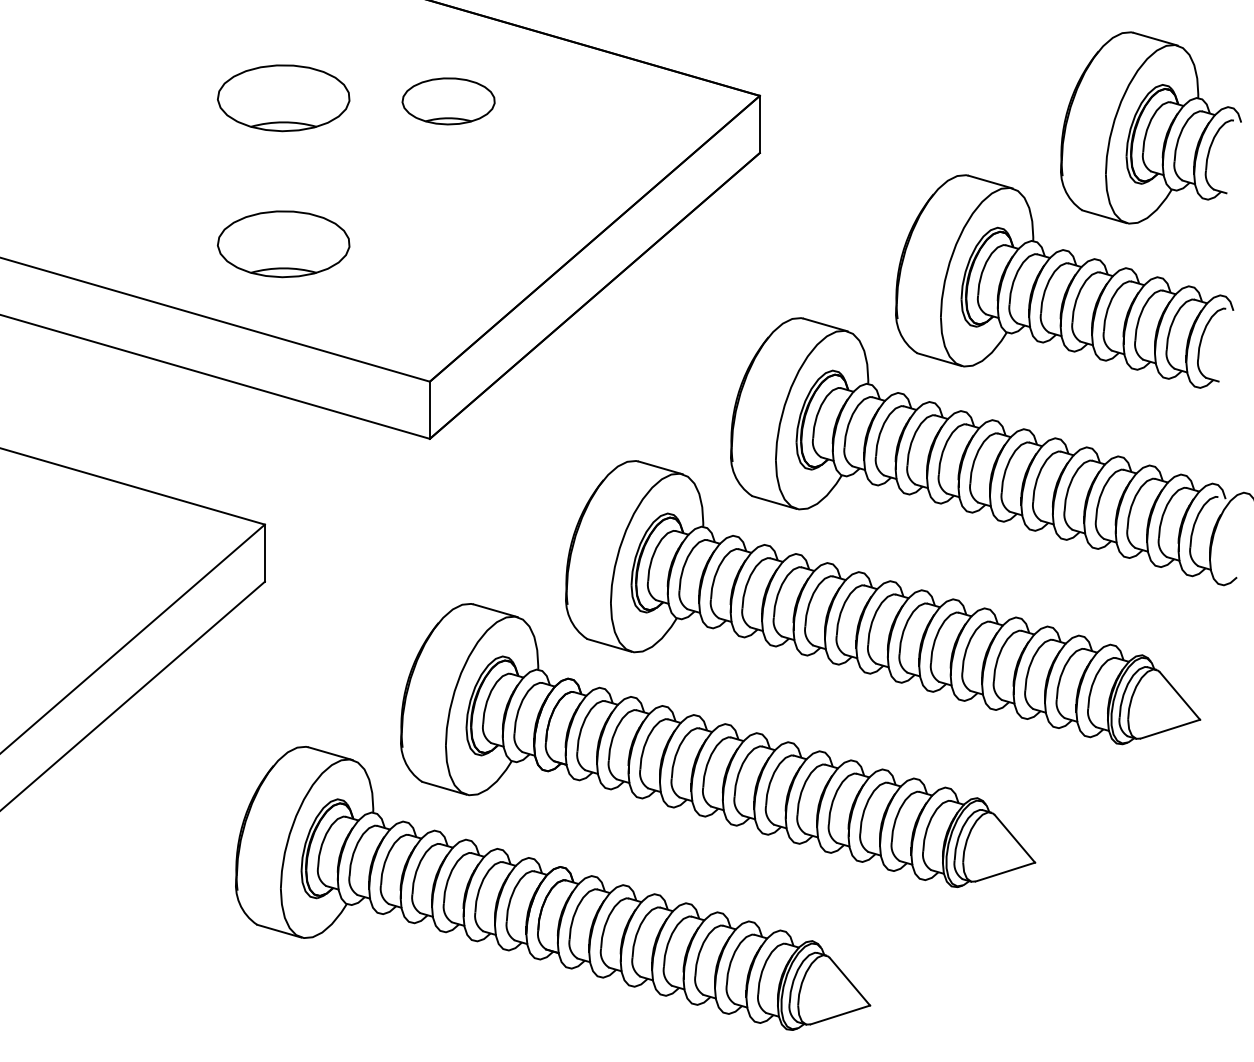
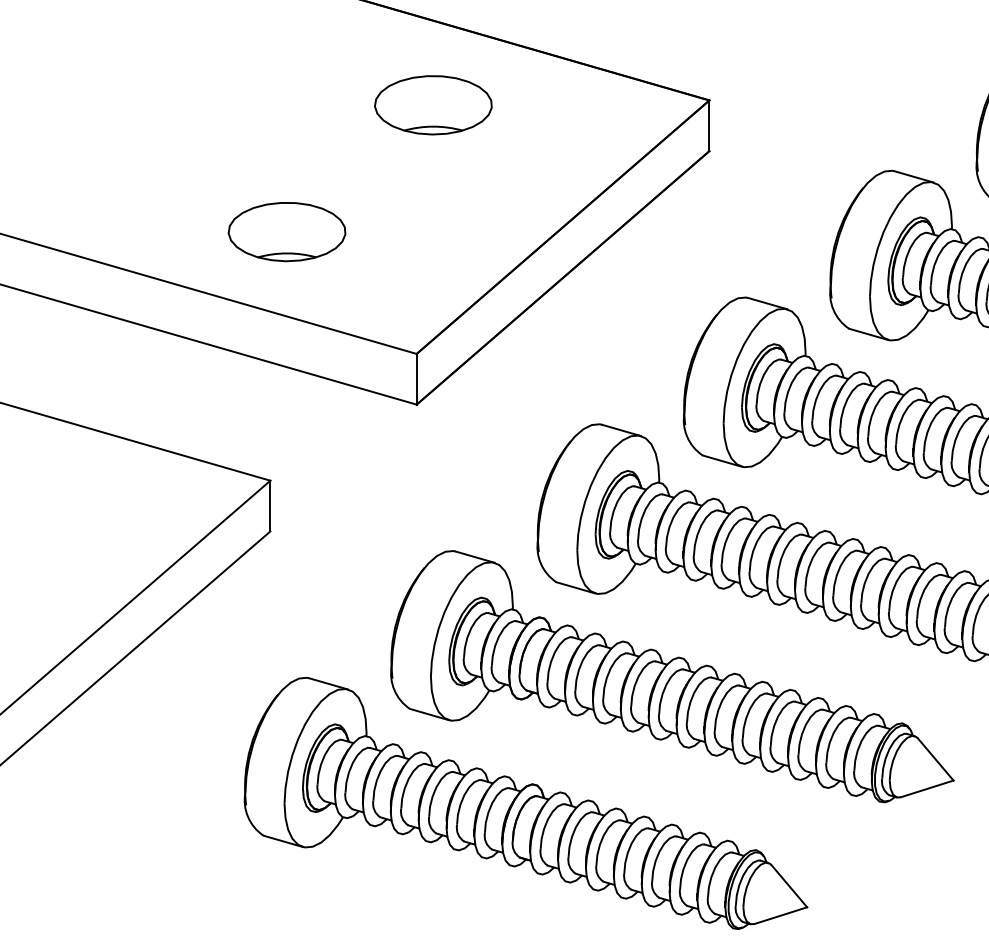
part: (283, 98) -> (286, 102), removed
part: (448, 101) -> (433, 105), size x1.43

